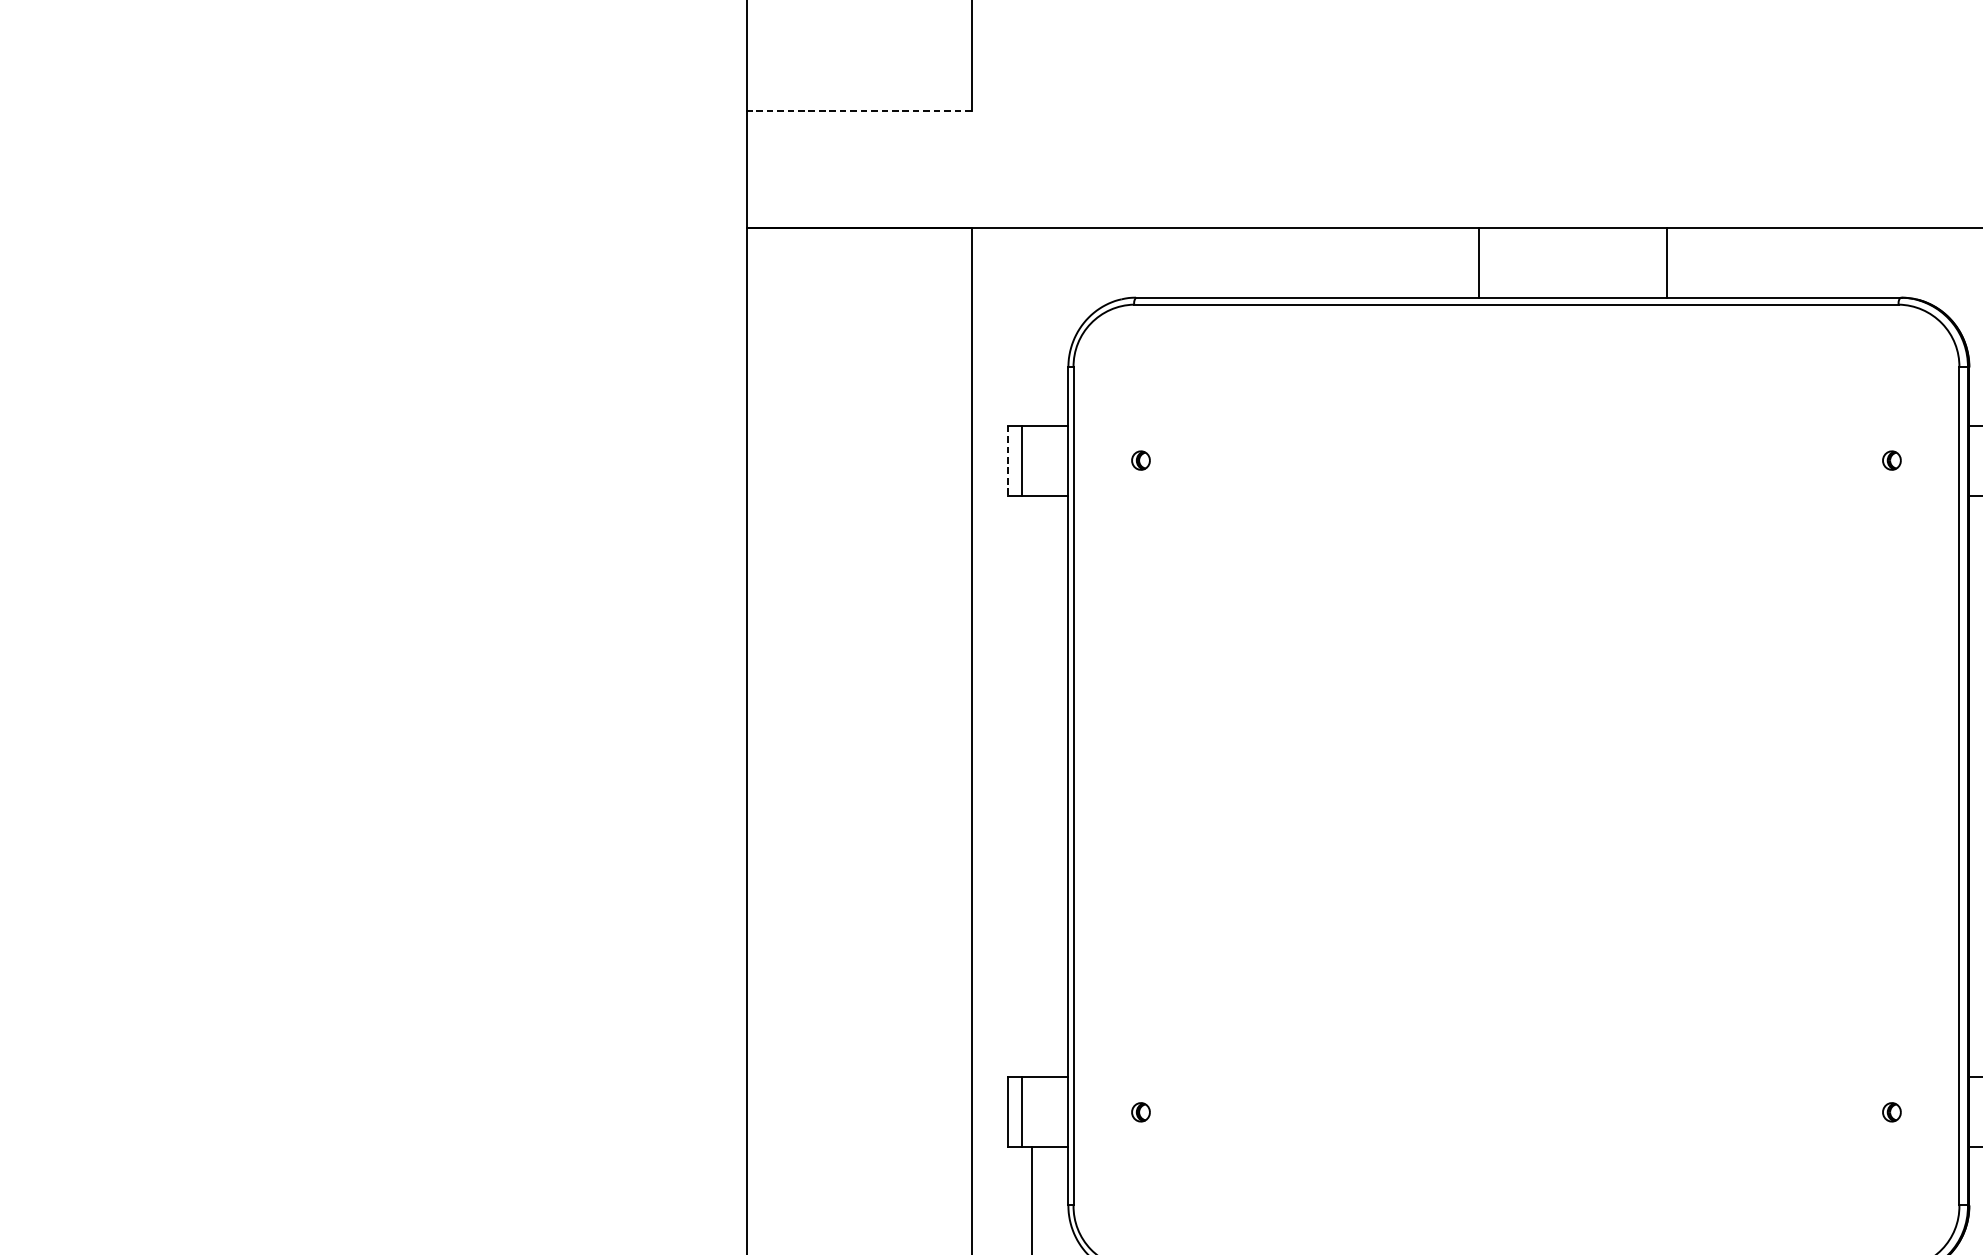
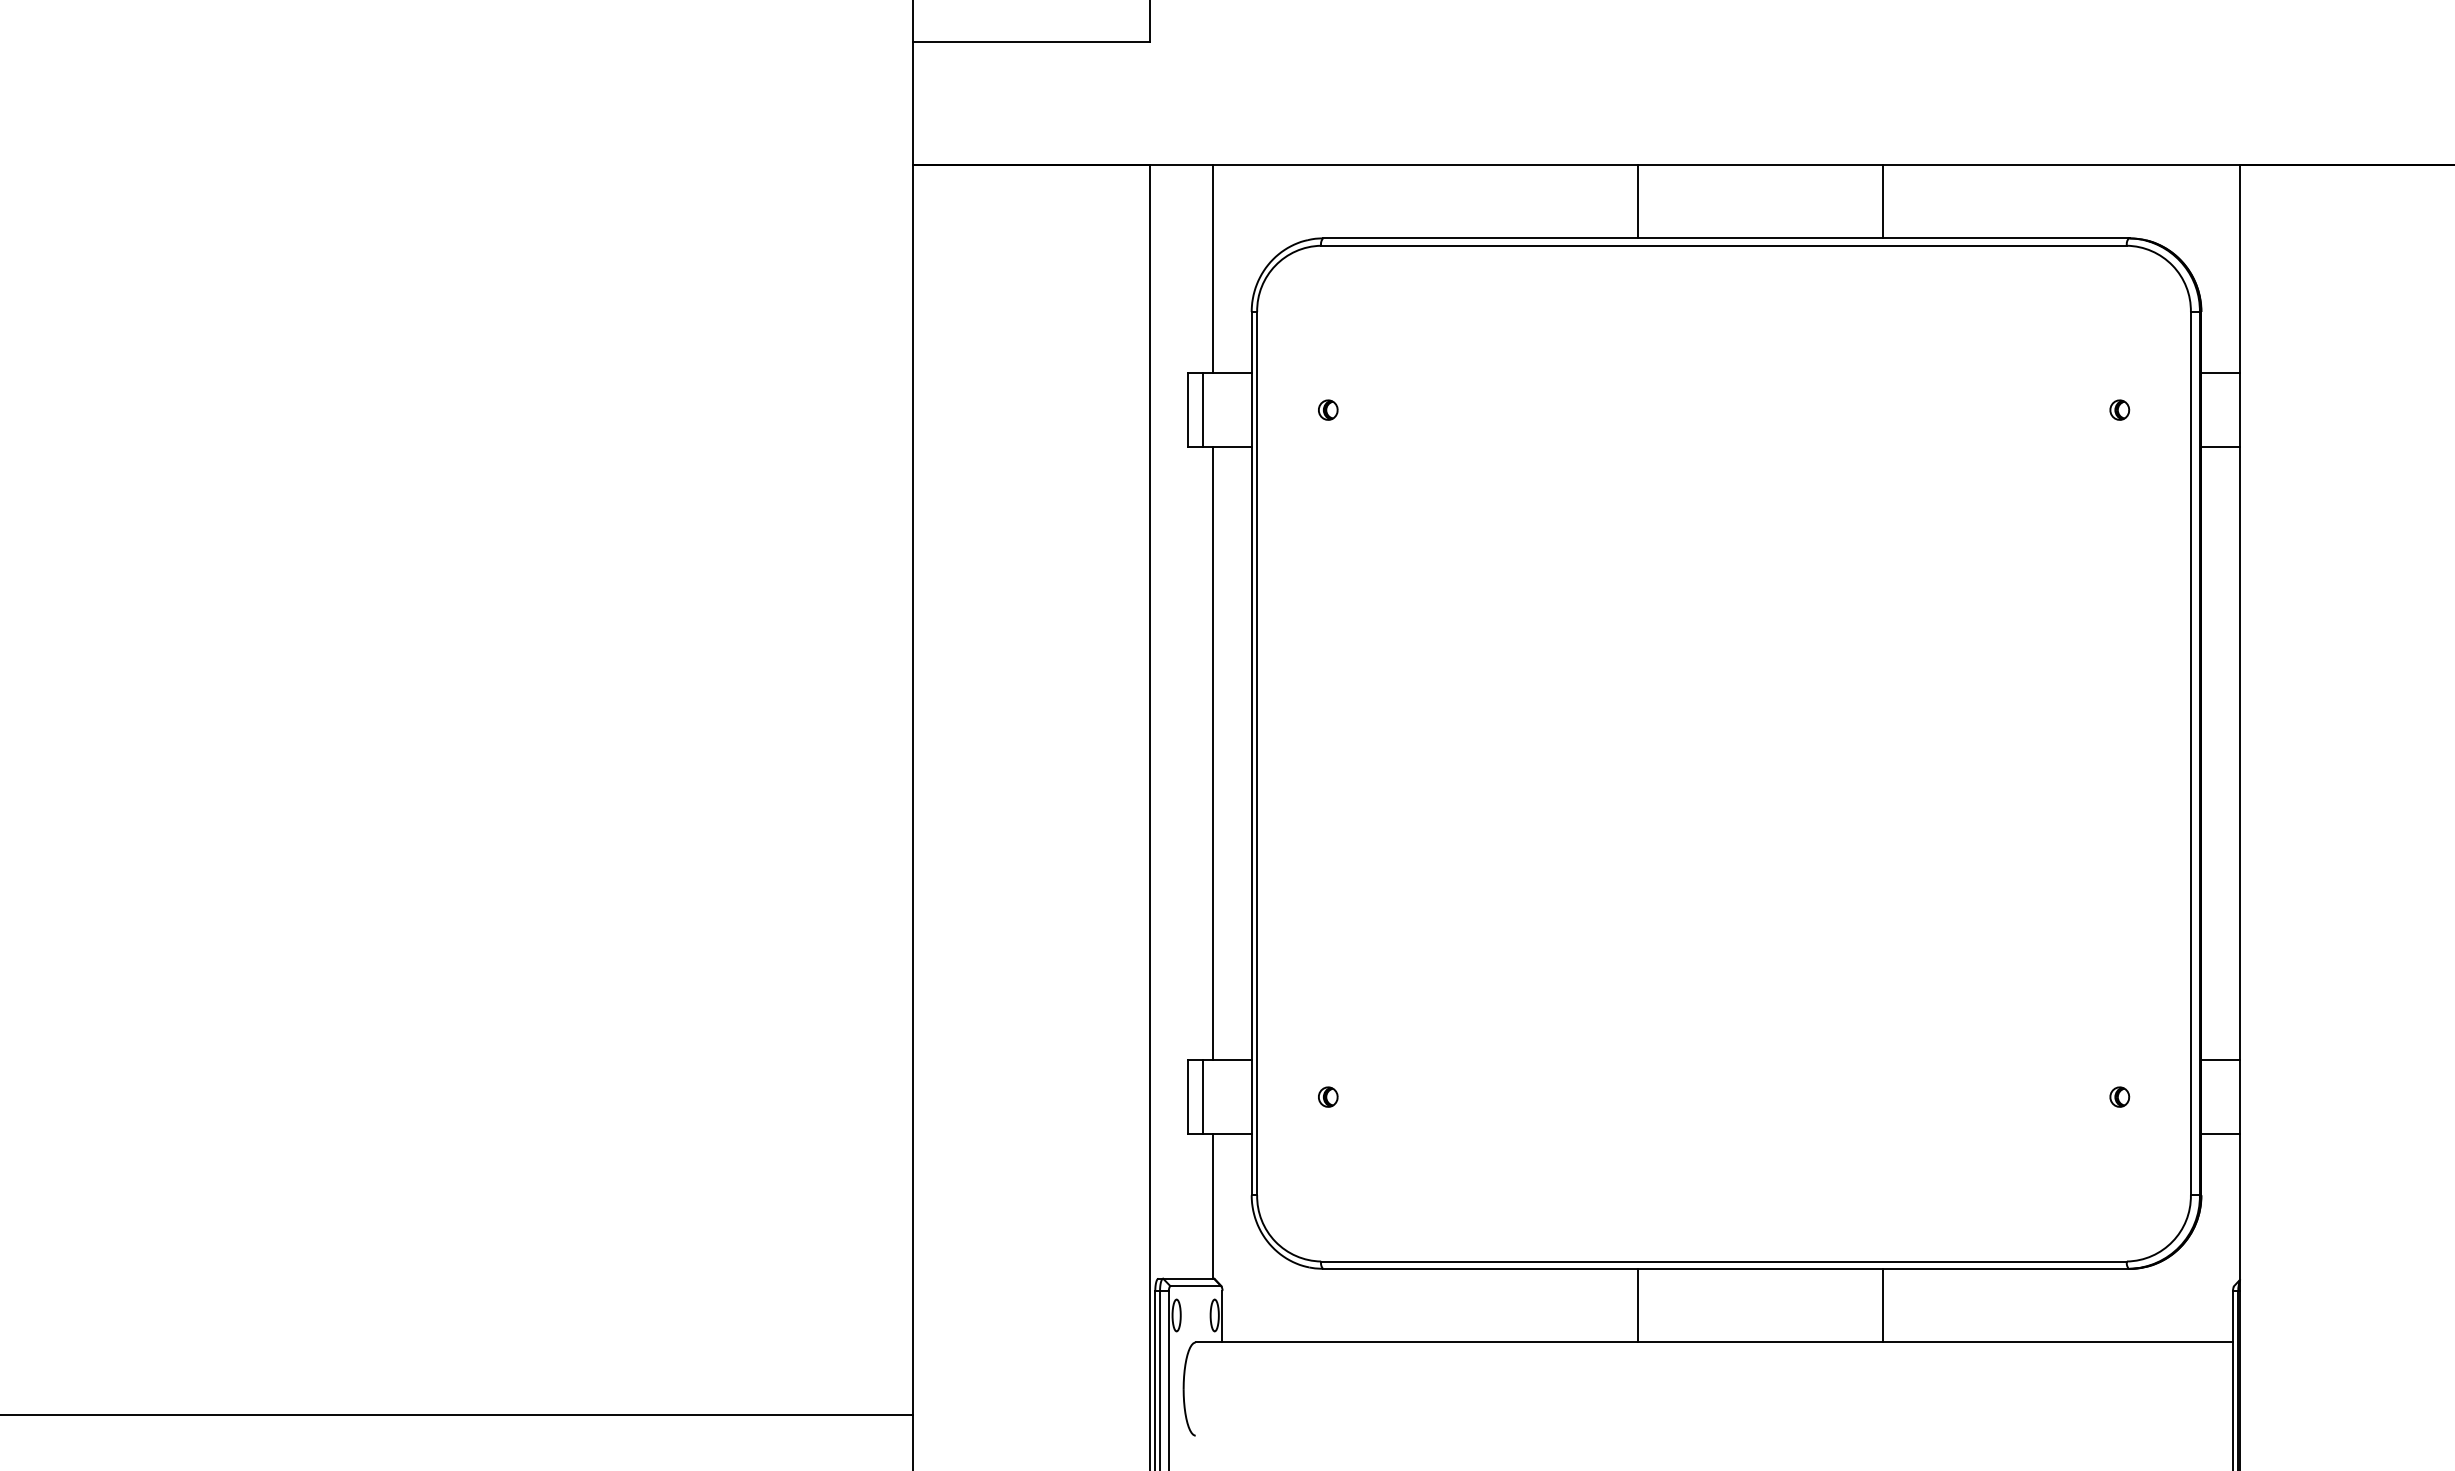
line: (858, 111) -> (1030, 42), dashed -> solid
line: (1478, 262) -> (1637, 201), moved
line: (1032, 326) -> (1213, 268), added
line: (1008, 460) -> (1188, 410), dashed -> solid
line: (1032, 786) -> (1213, 753), added

